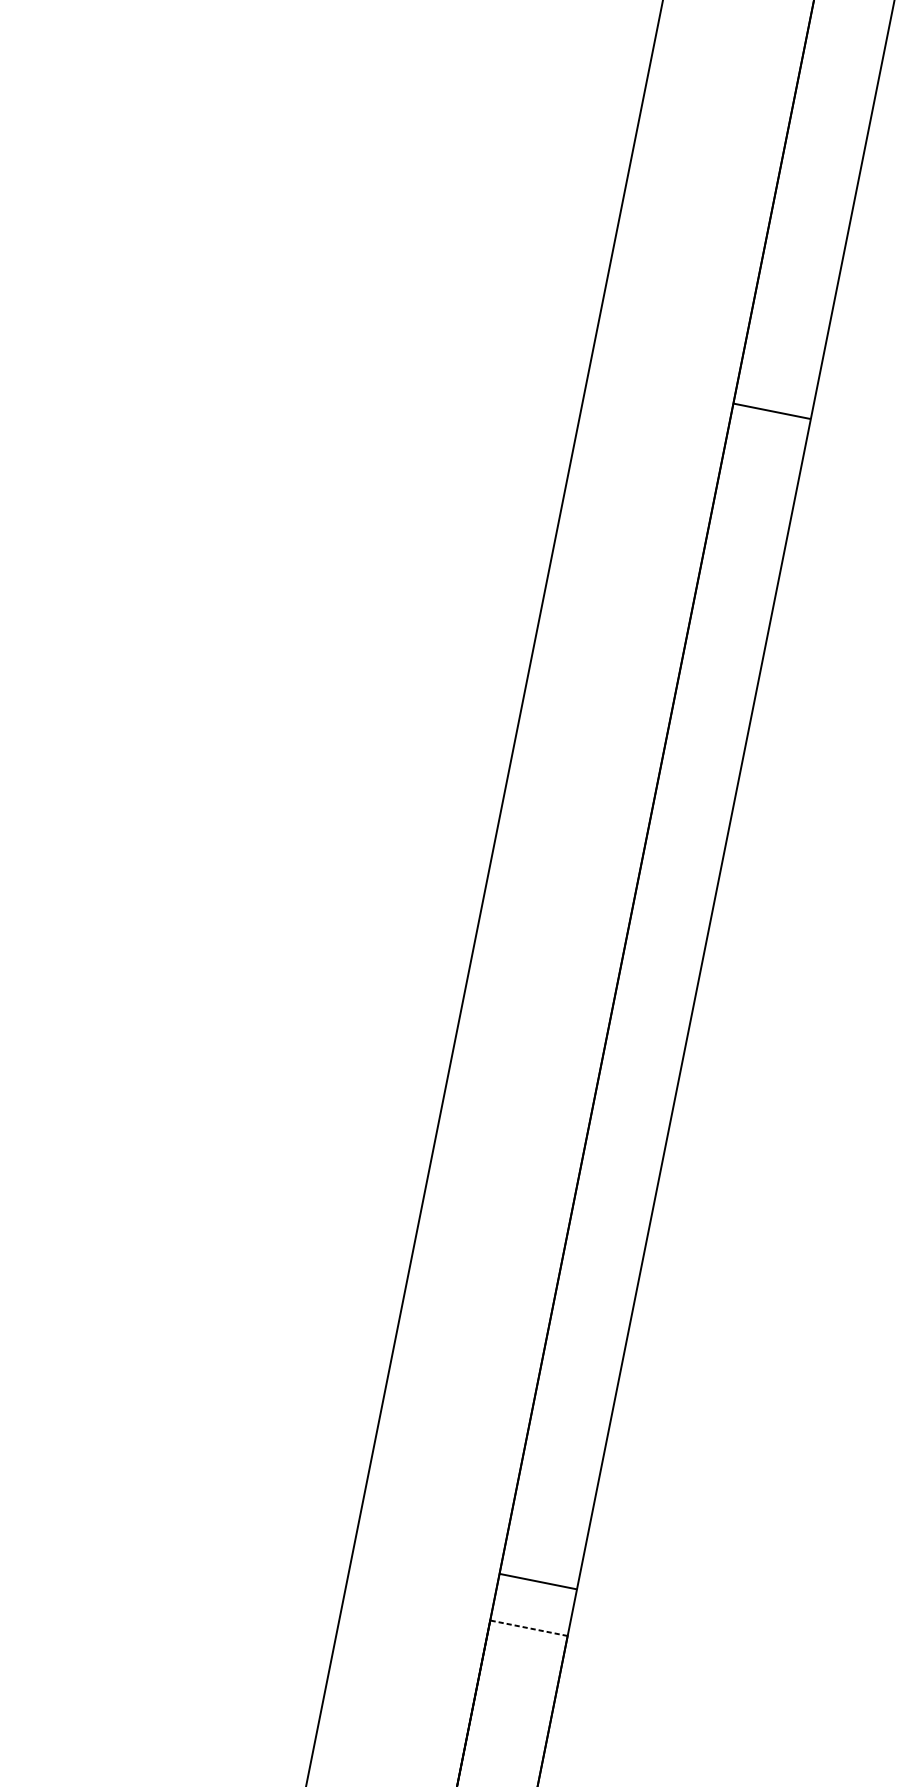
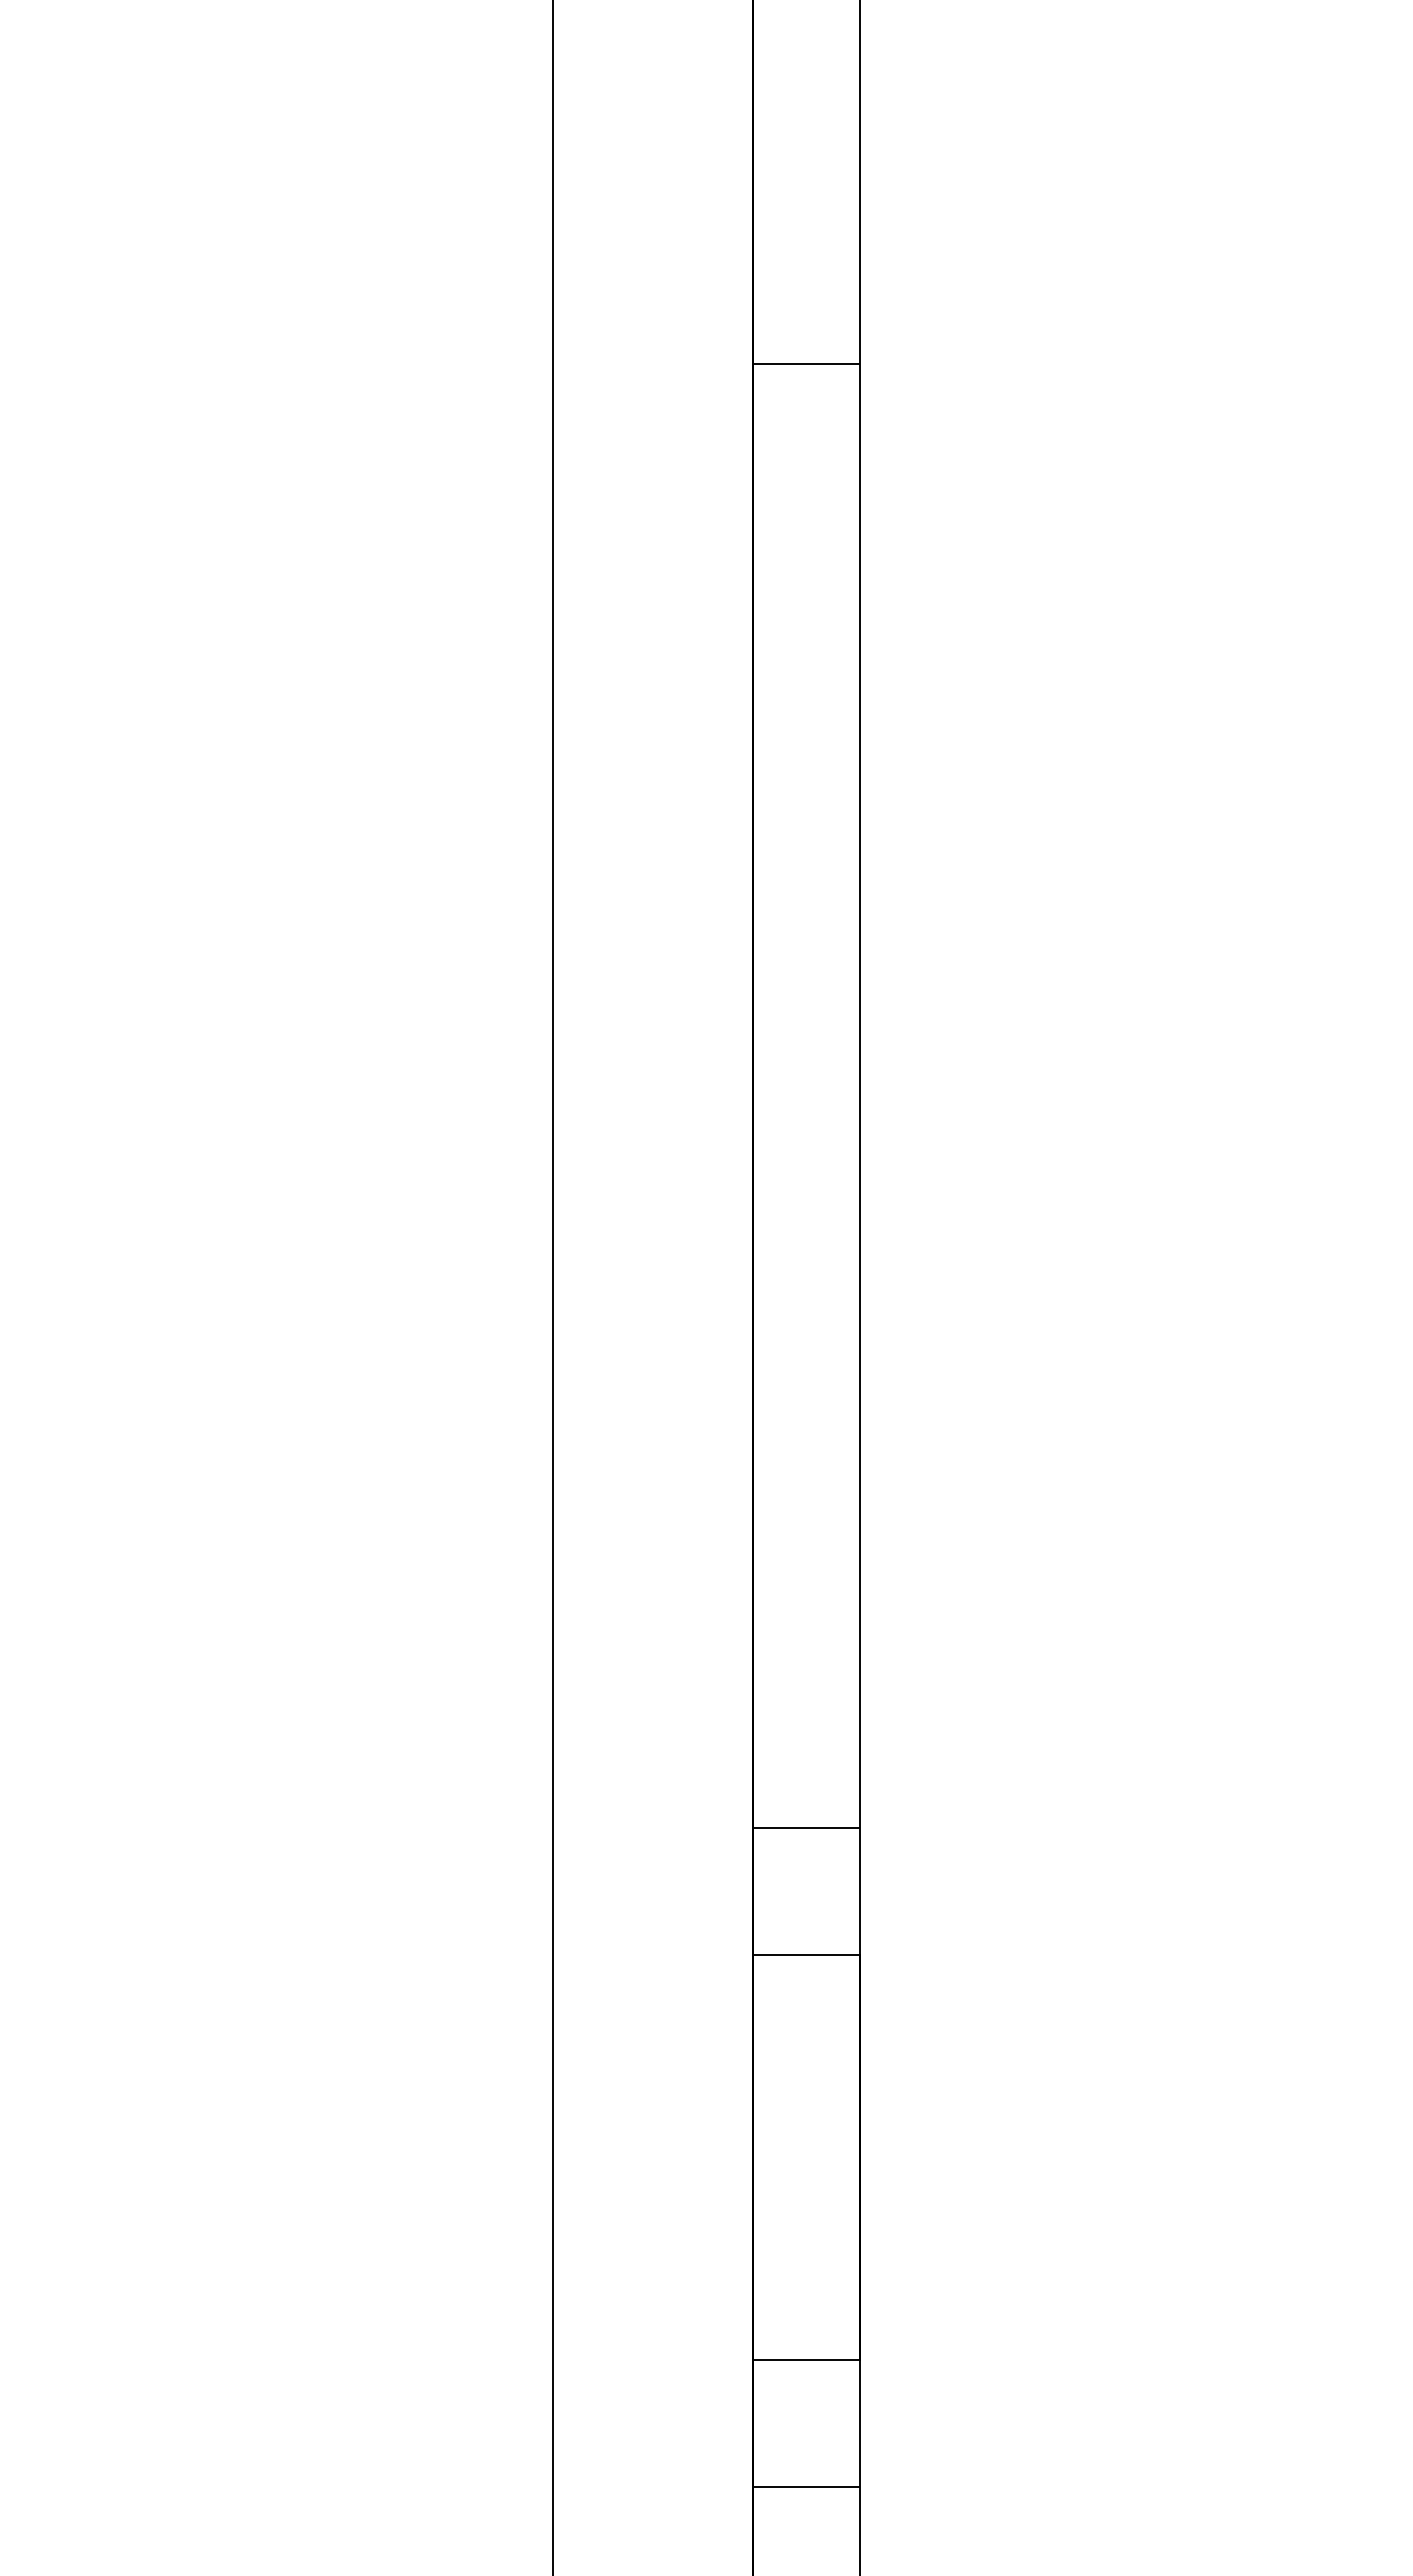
line: (772, 411) -> (806, 363), moved
line: (538, 1581) -> (806, 1827), moved
line: (528, 1627) -> (805, 1954), dashed -> solid

